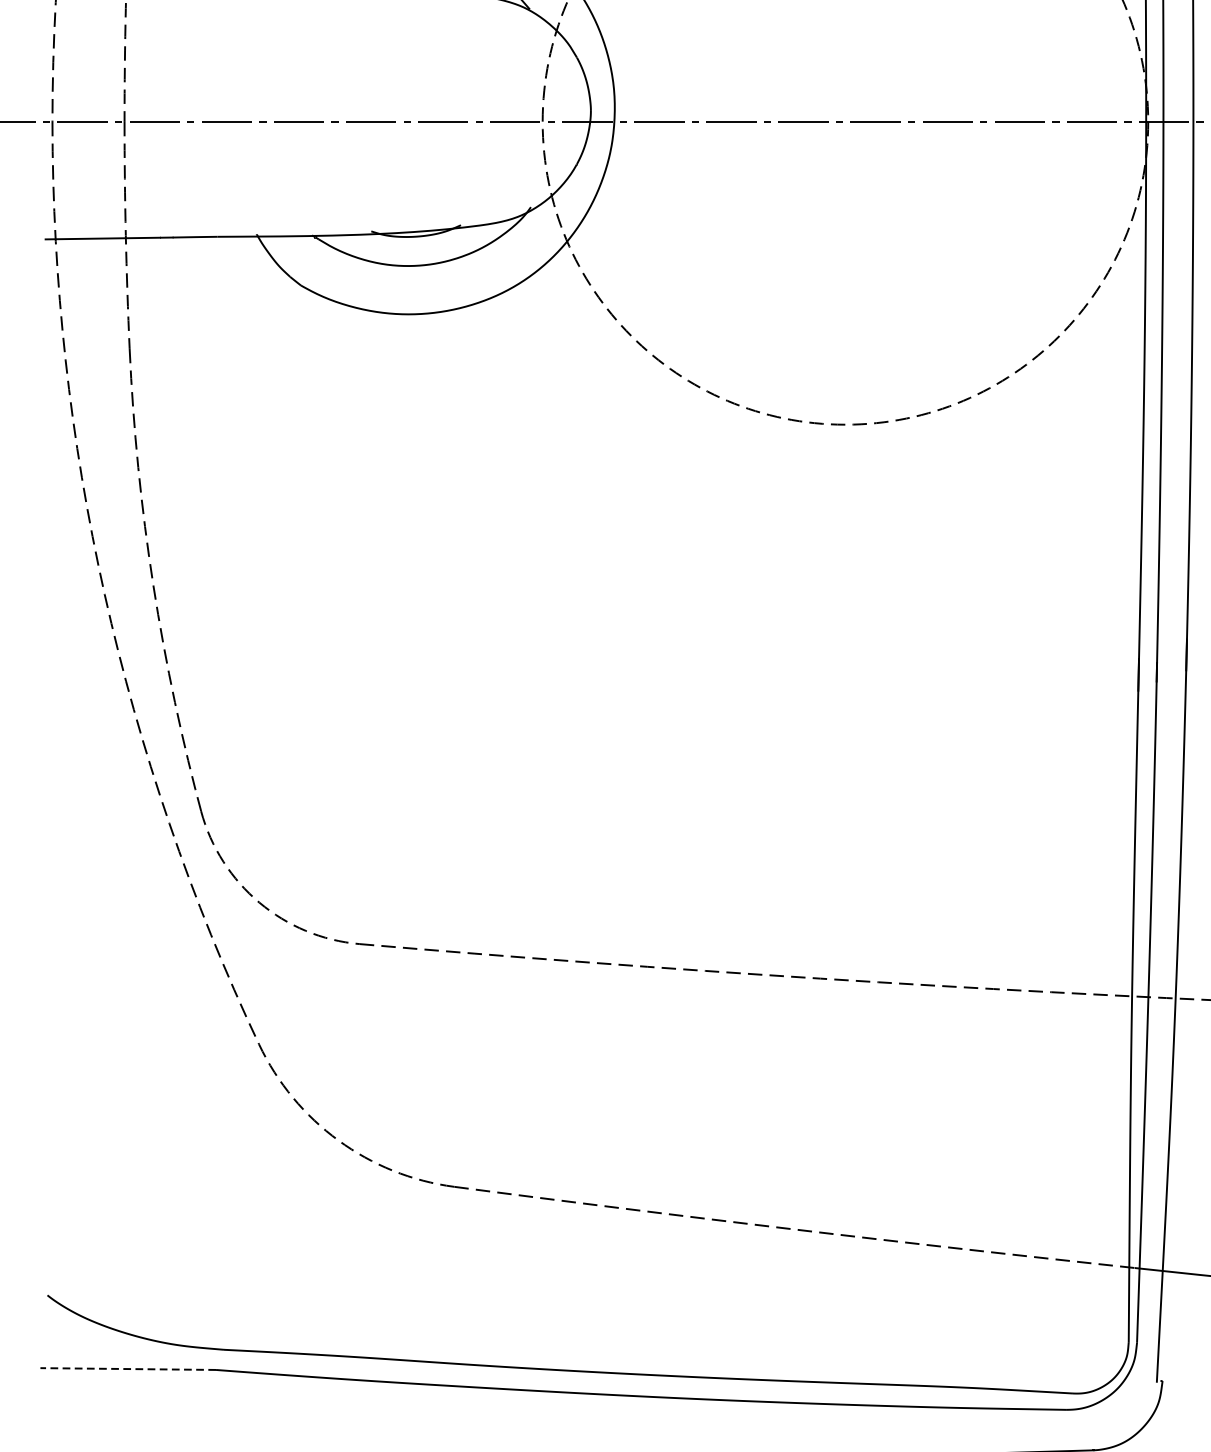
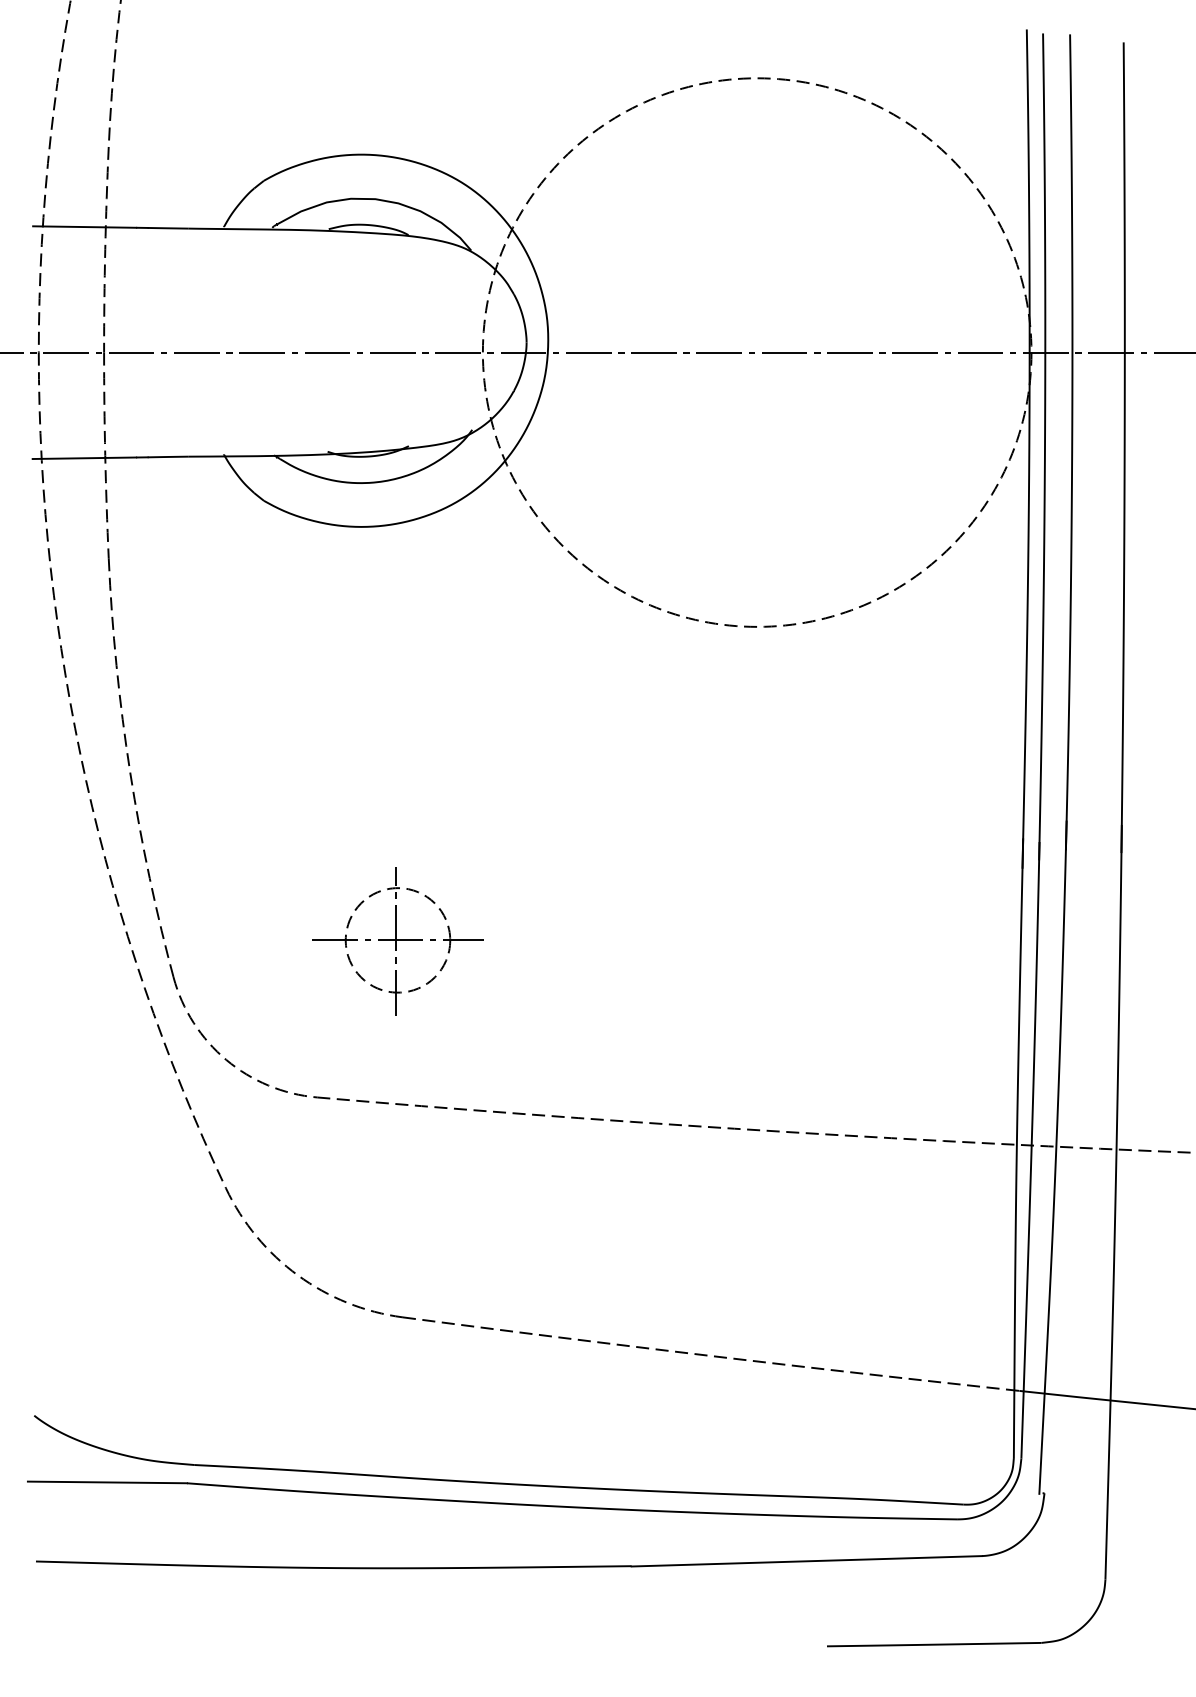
part: (448, 771) -> (397, 941), added
line: (128, 1369) -> (107, 1482), dashed -> solid

